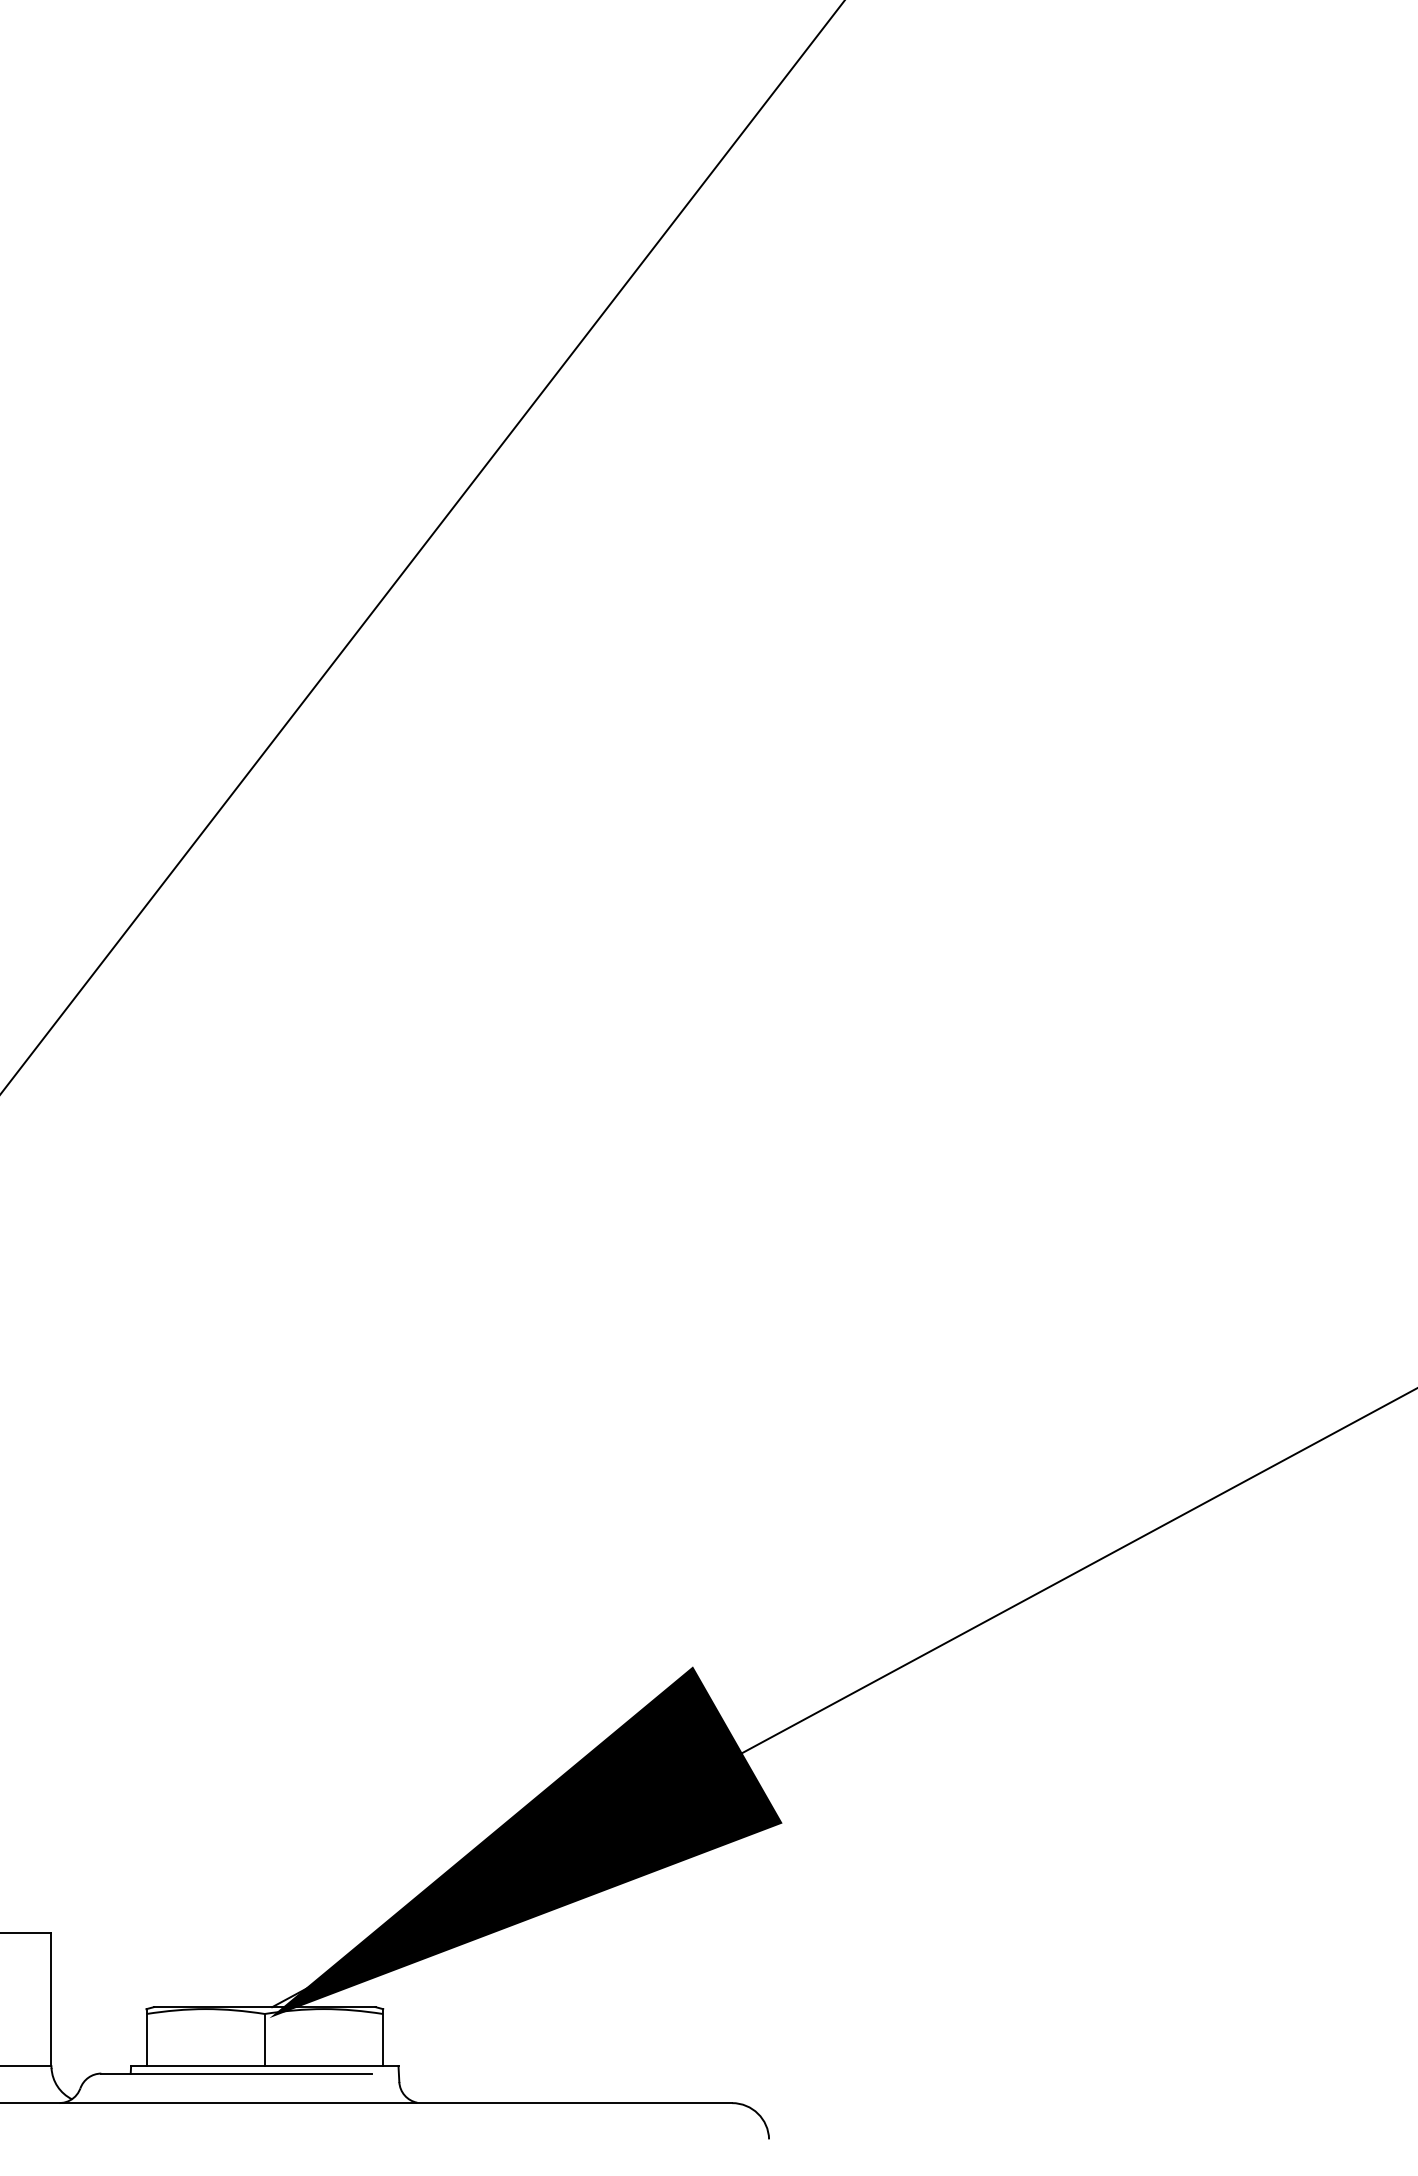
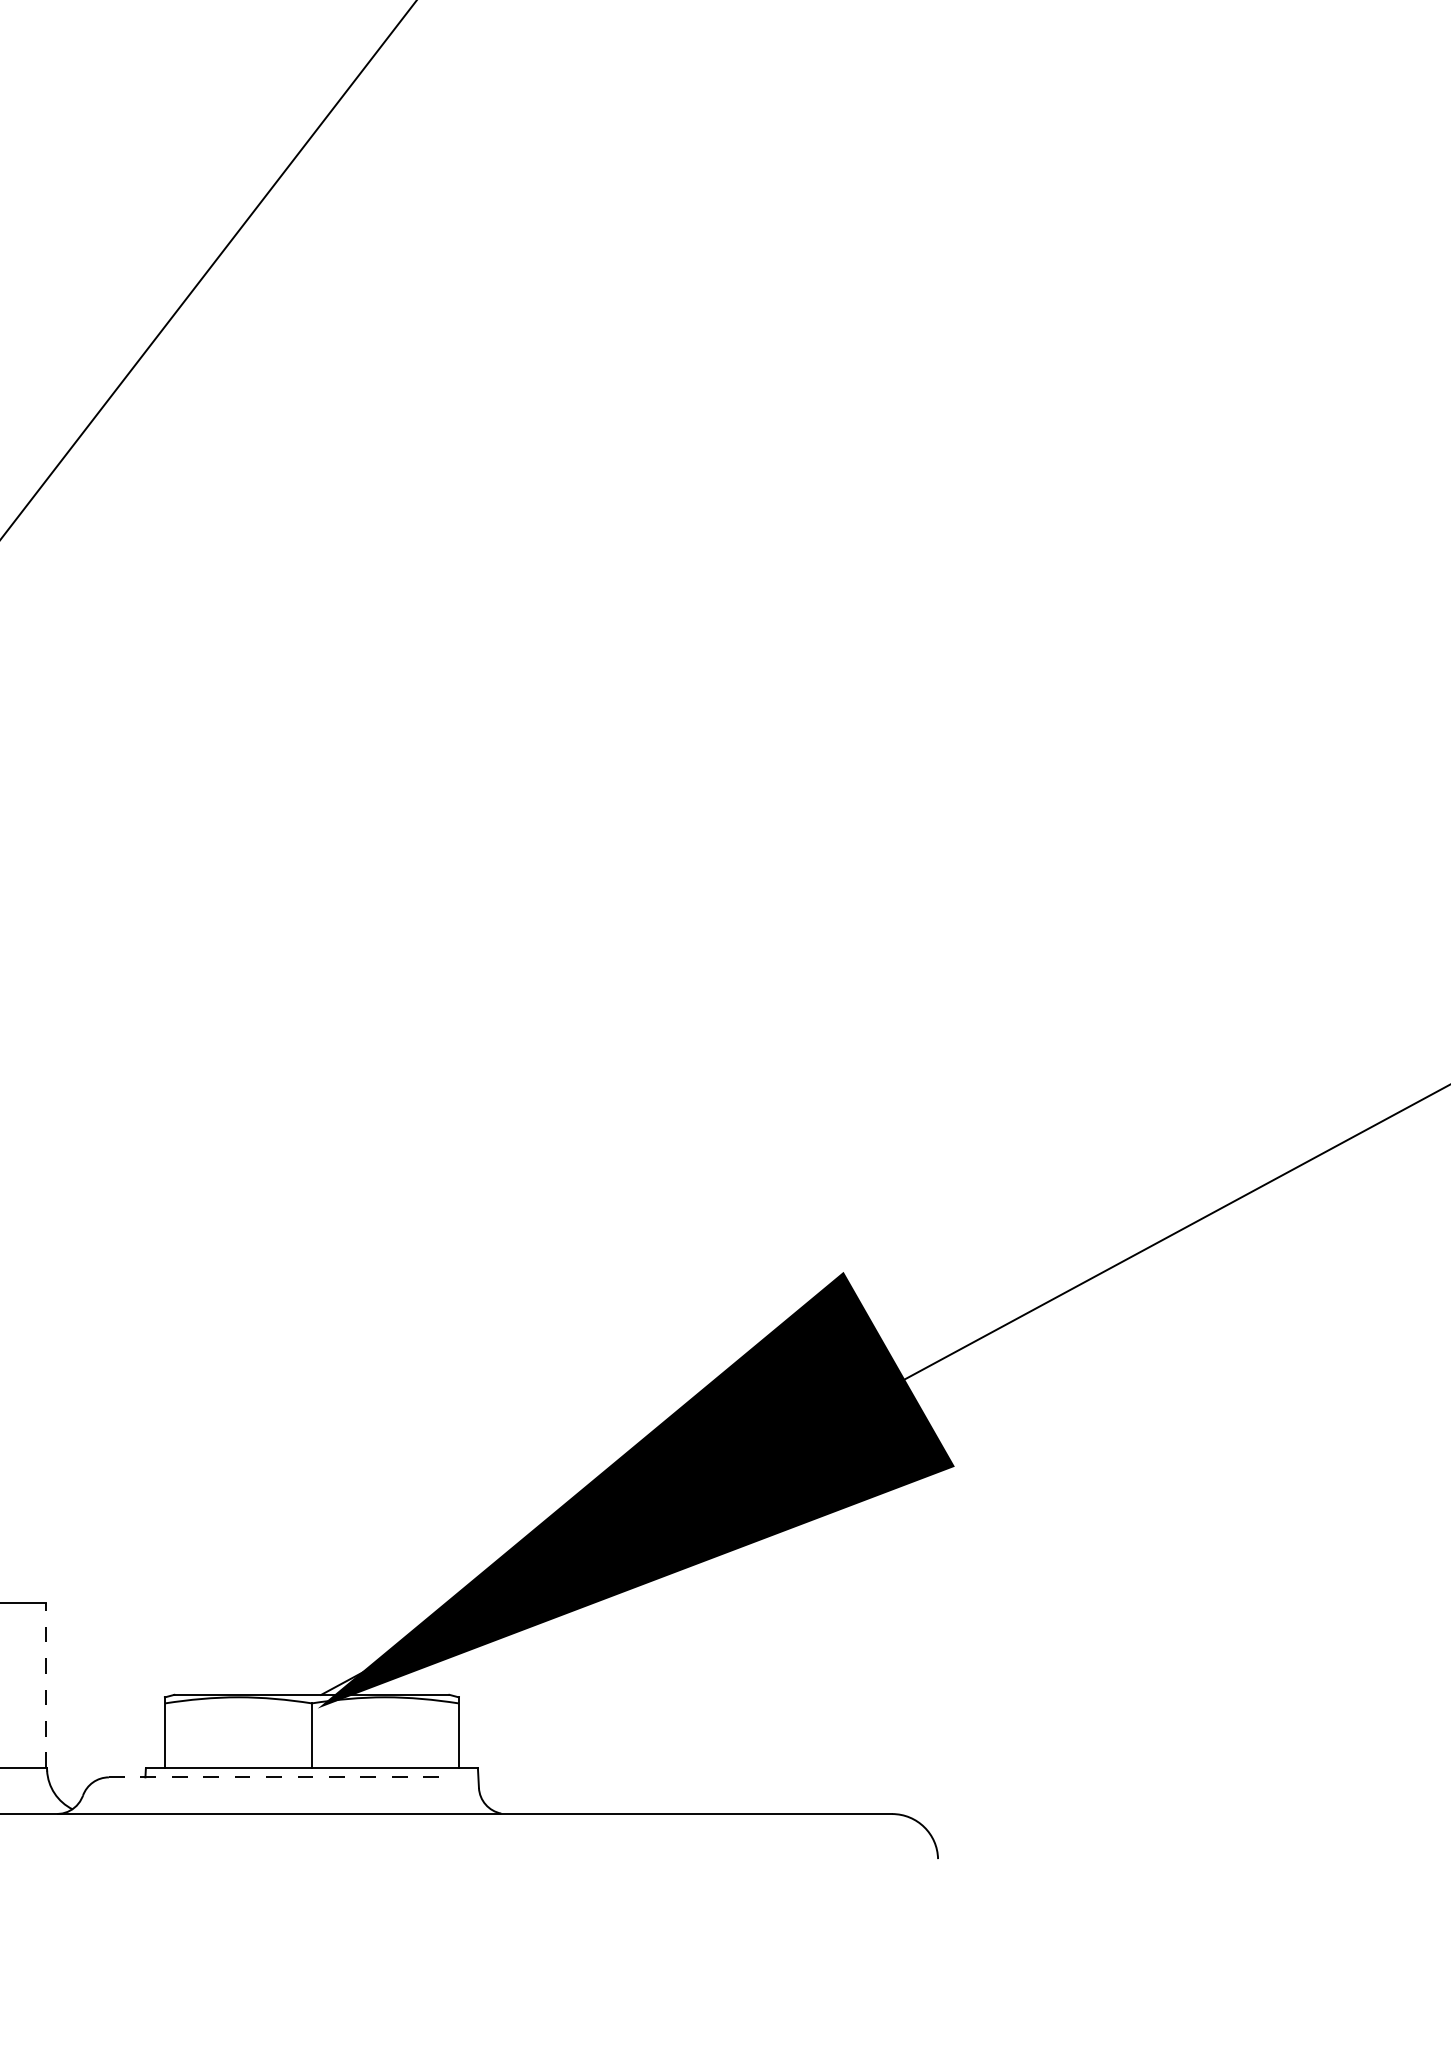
line: (50, 1999) -> (45, 1685), solid -> dashed
line: (237, 2073) -> (278, 1777), solid -> dashed

